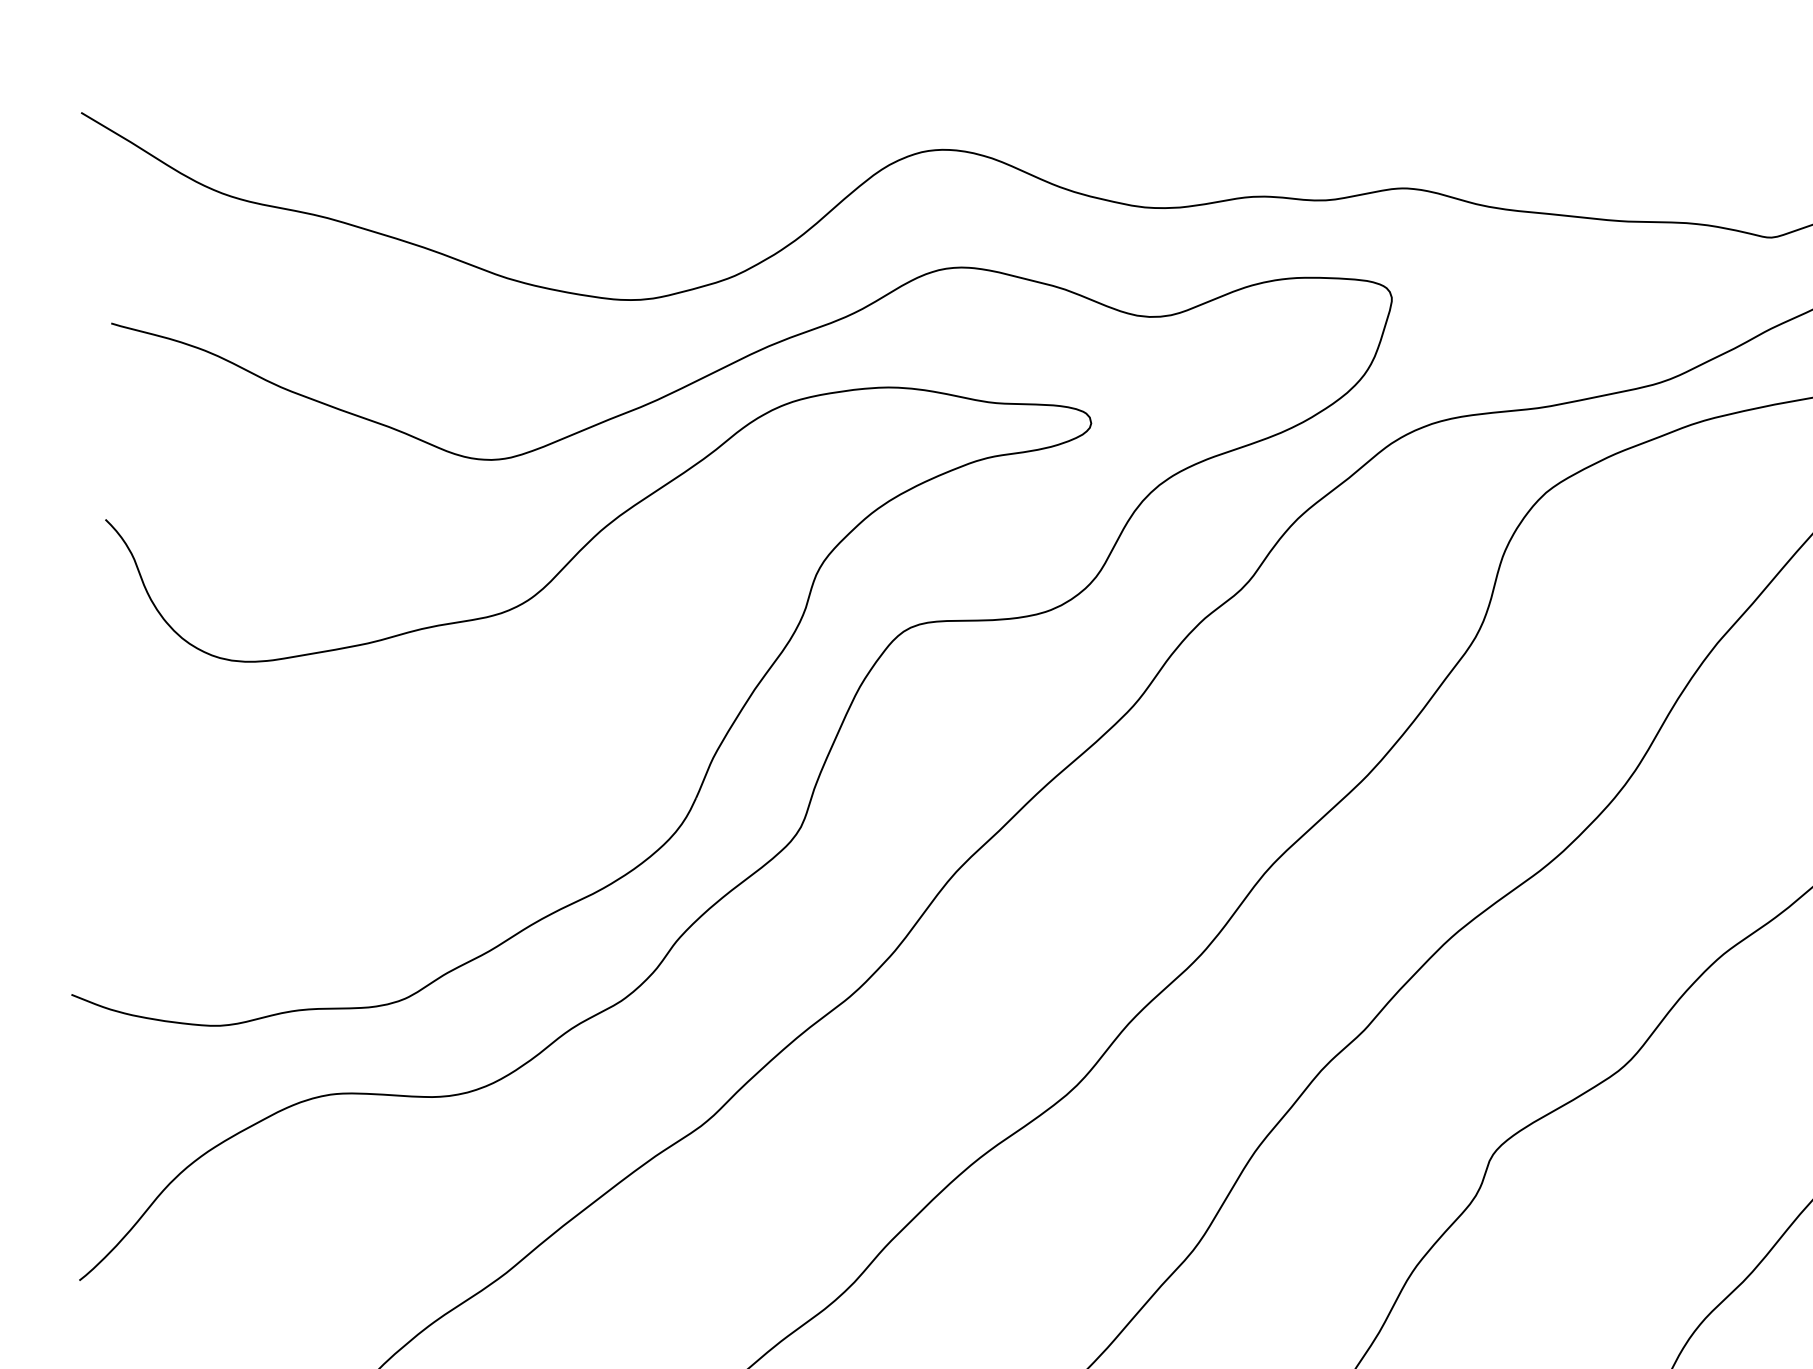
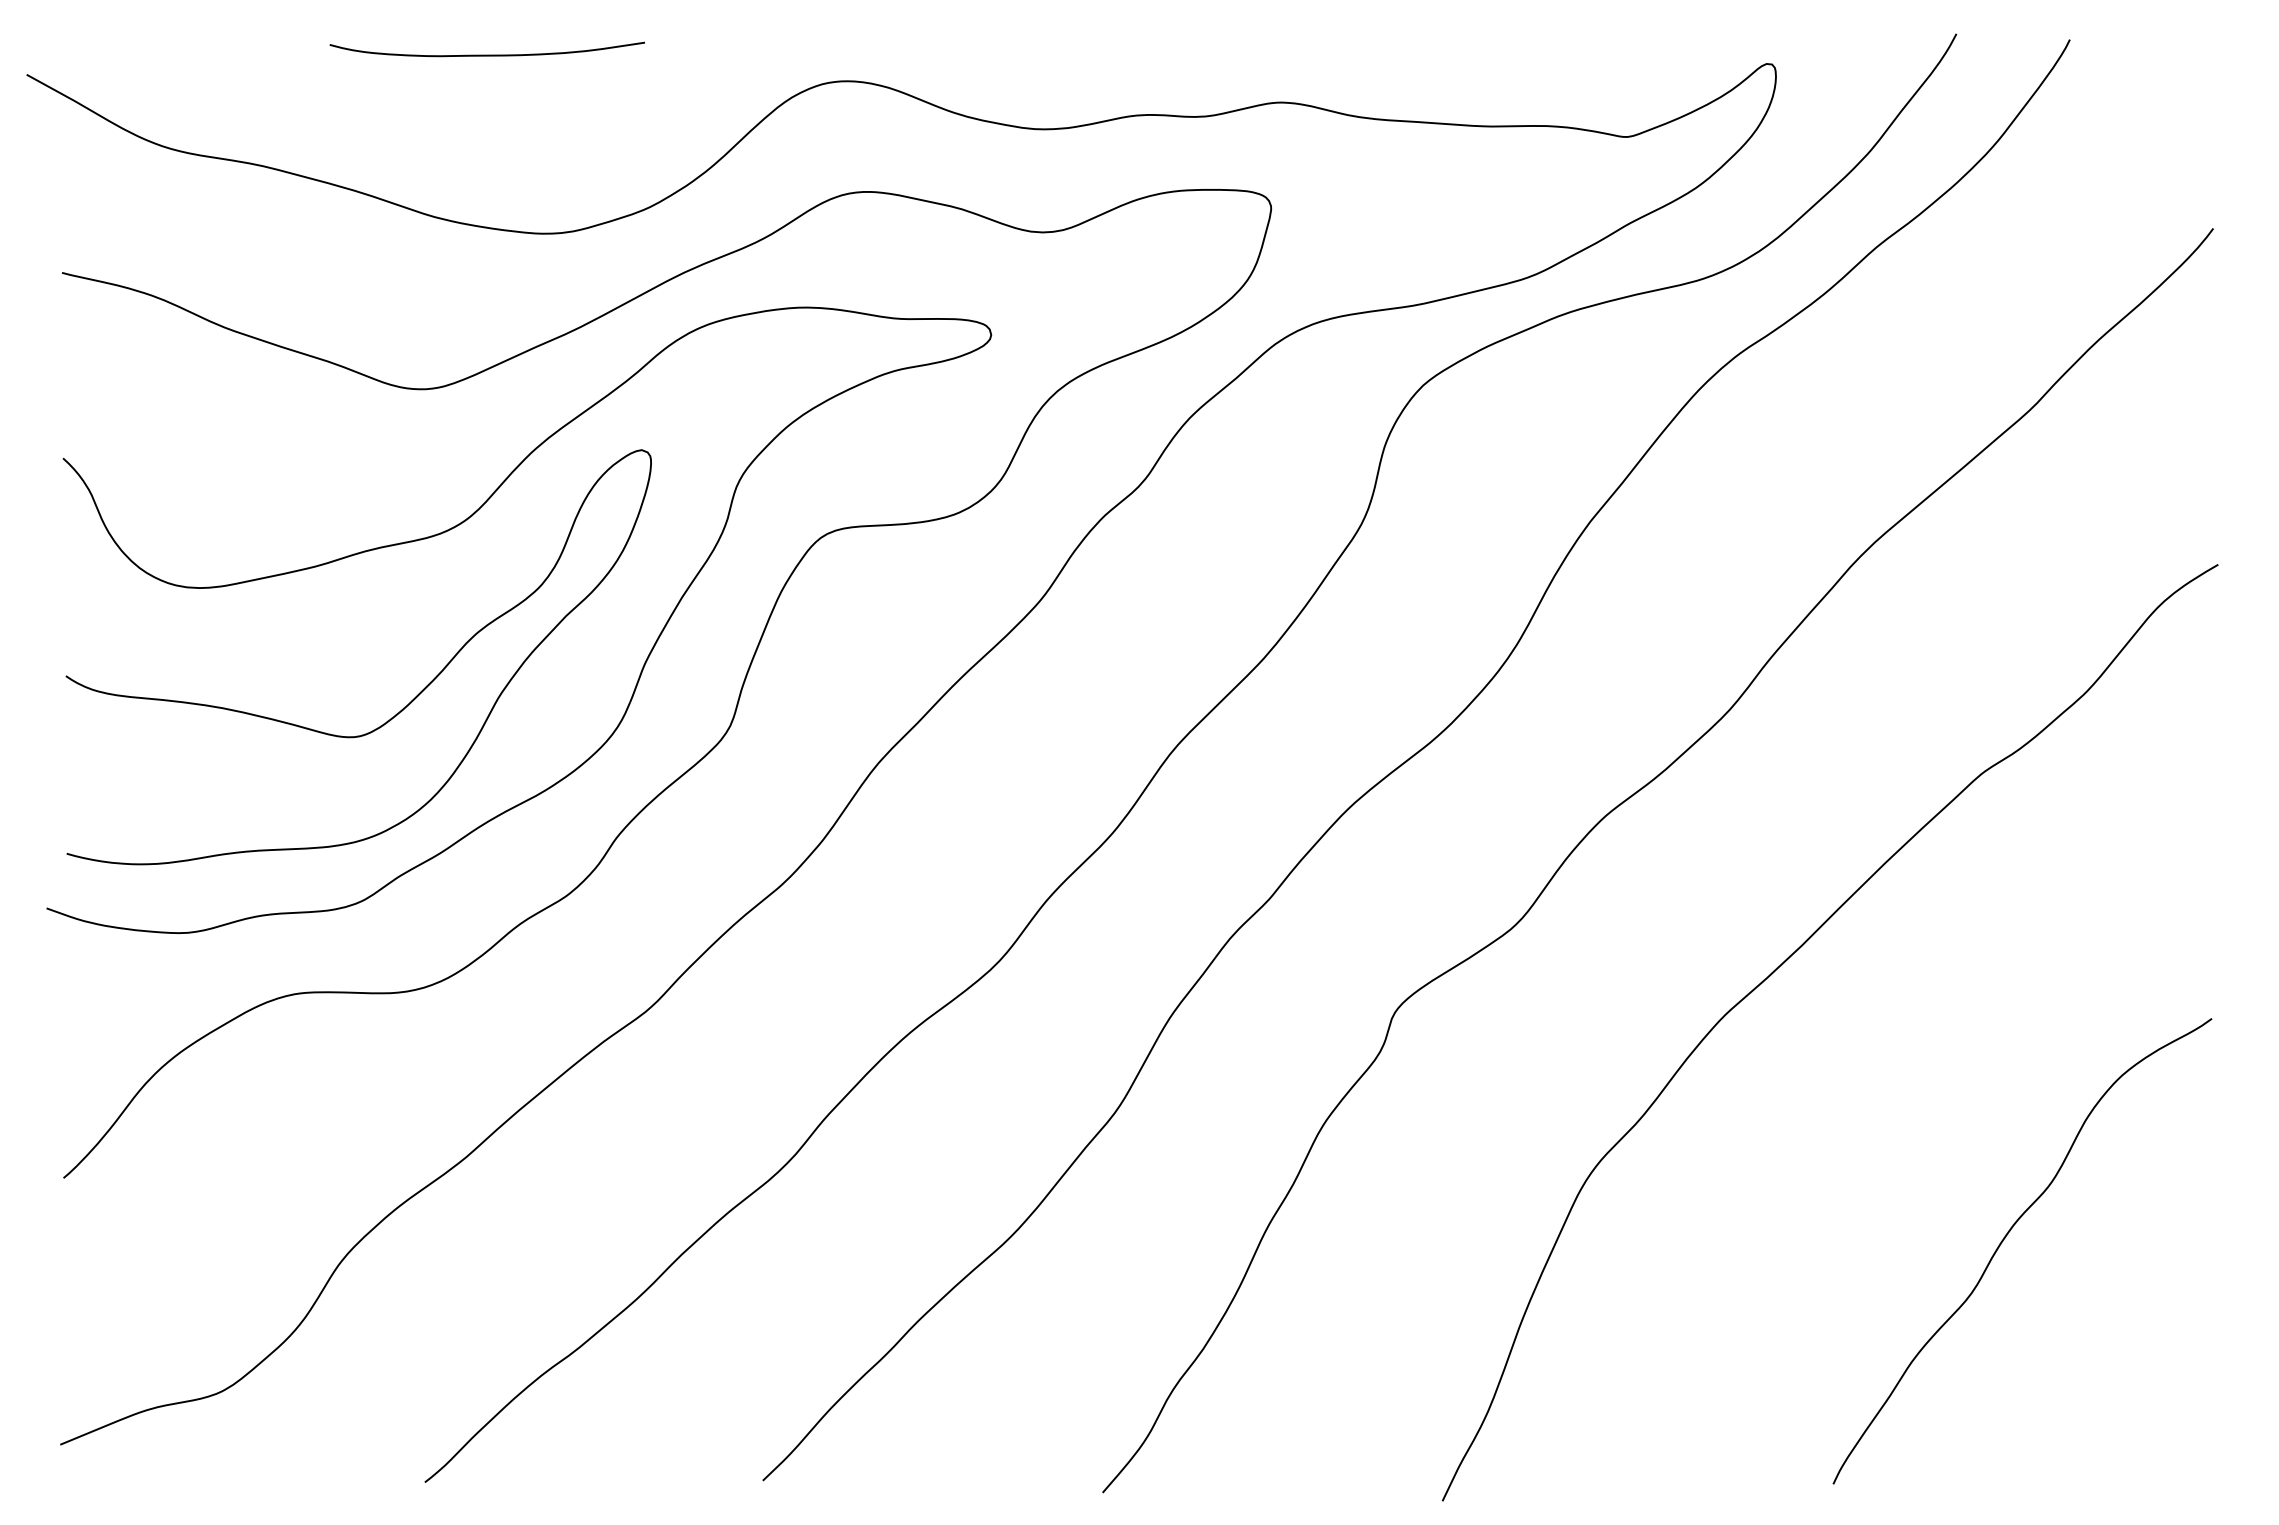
curve: (568, 108) -> (486, 54), added
curve: (456, 795) -> (403, 707), added

